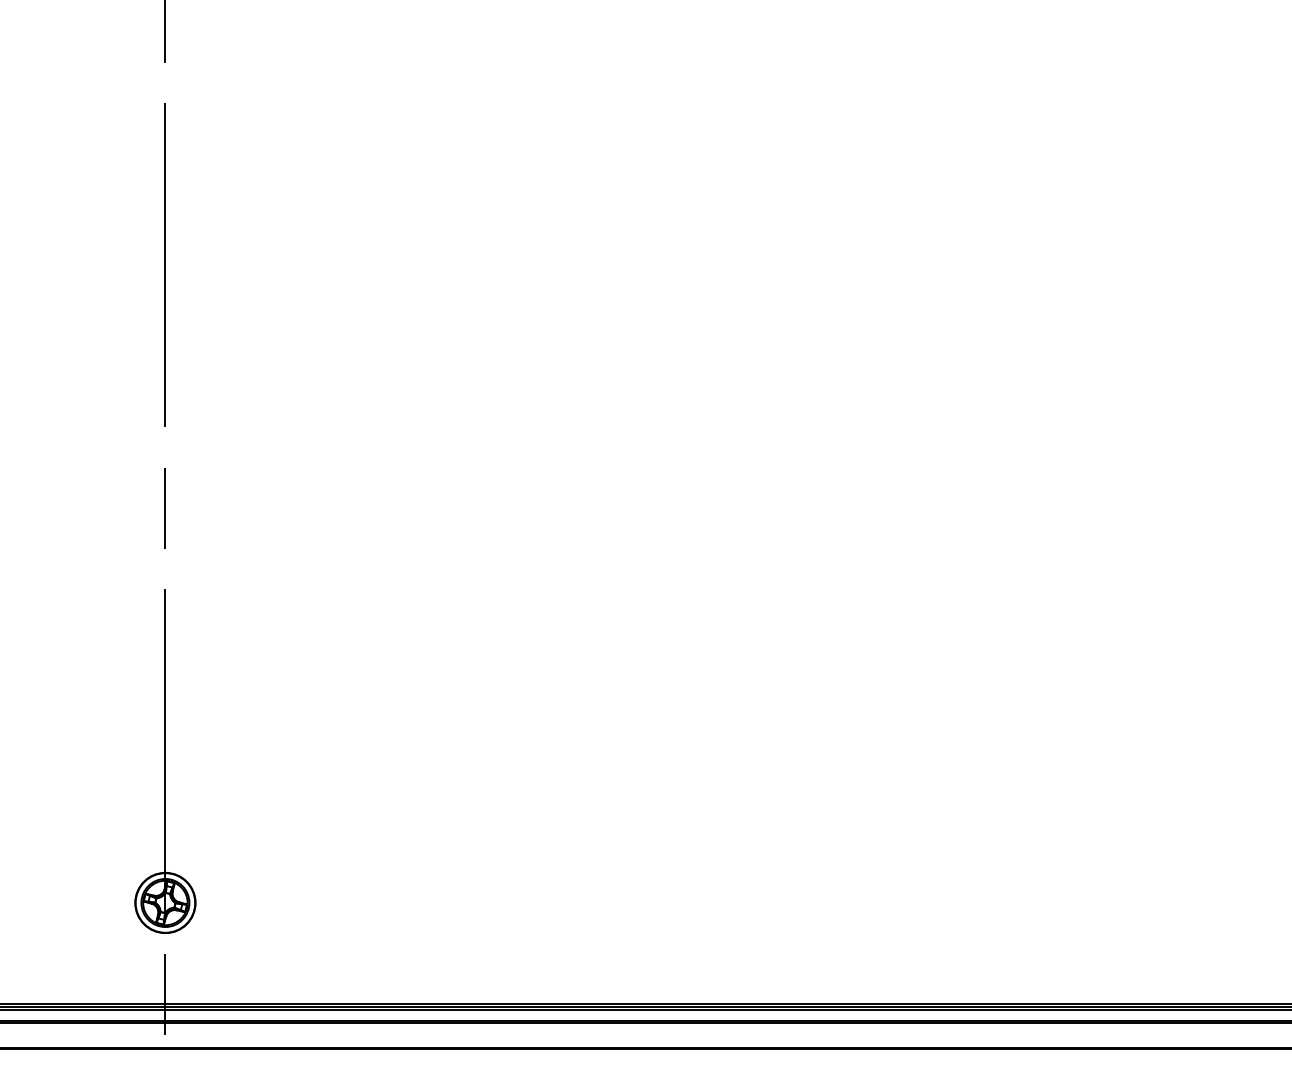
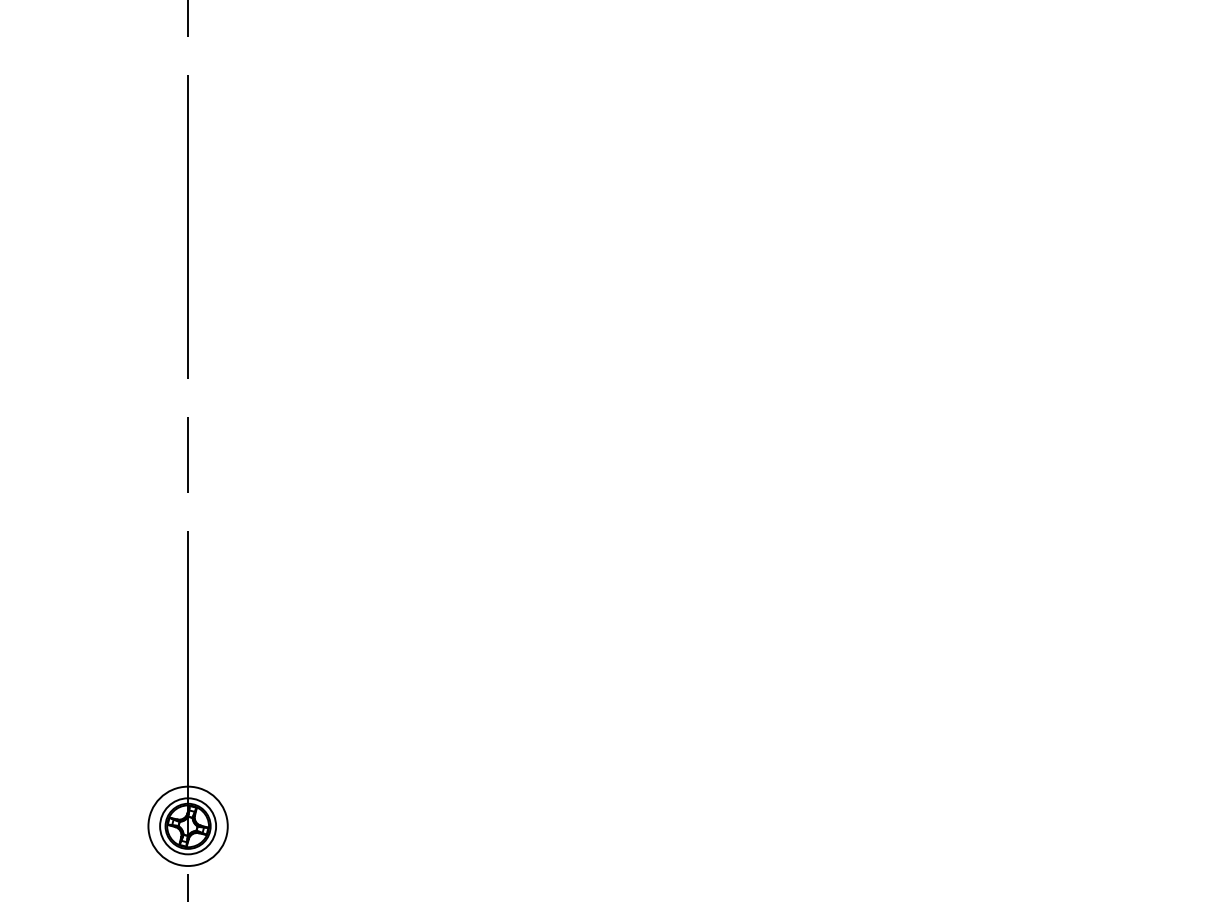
circle: (165, 902) -> (188, 825), size x1.4

